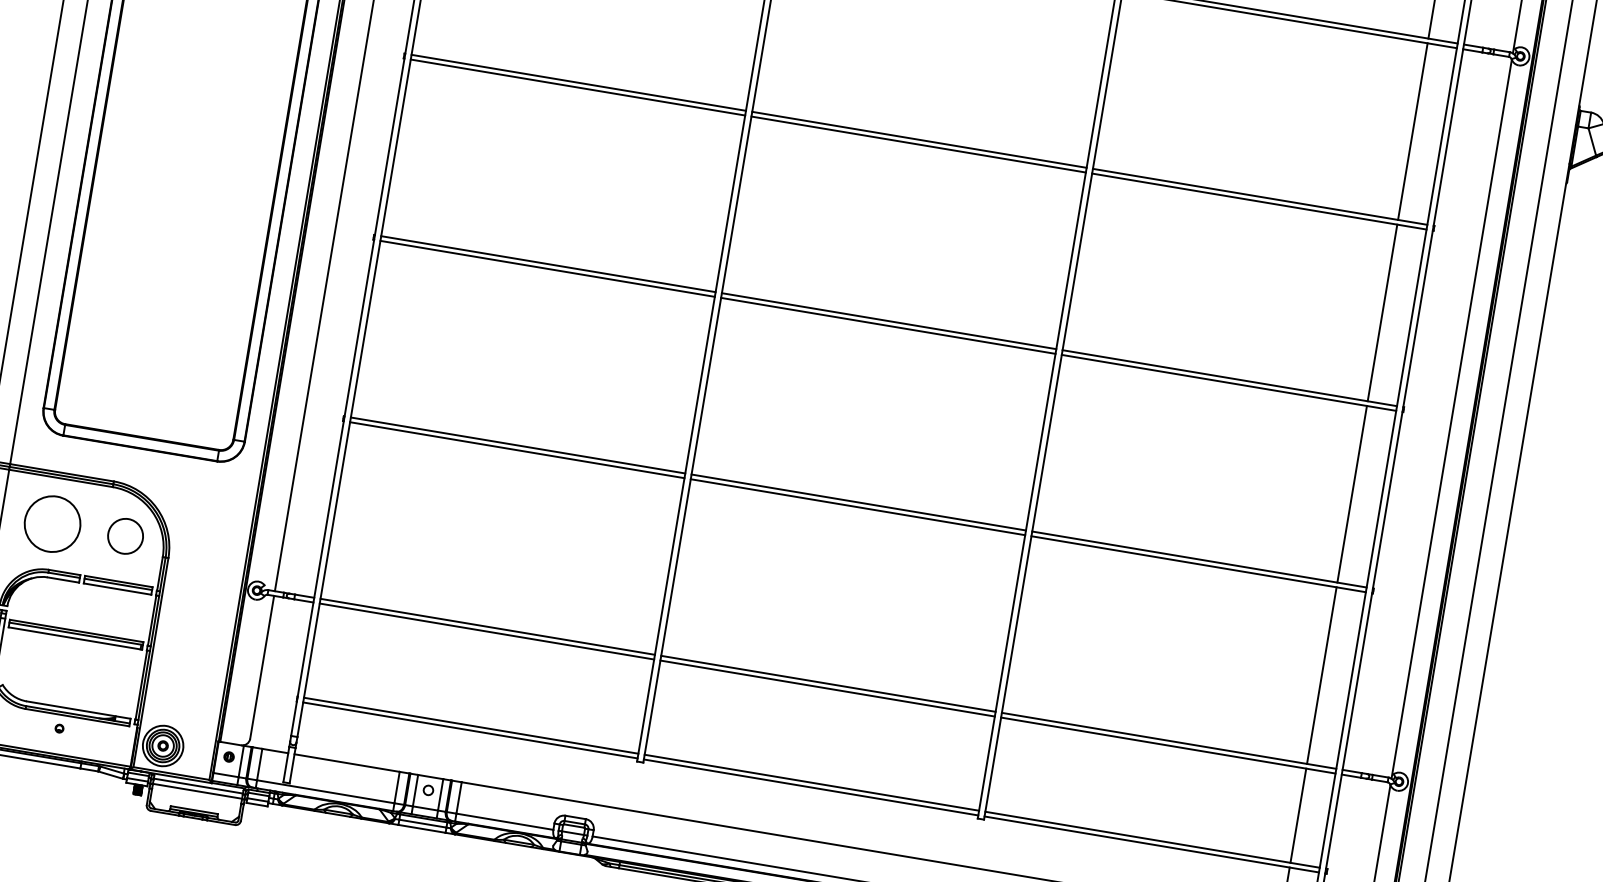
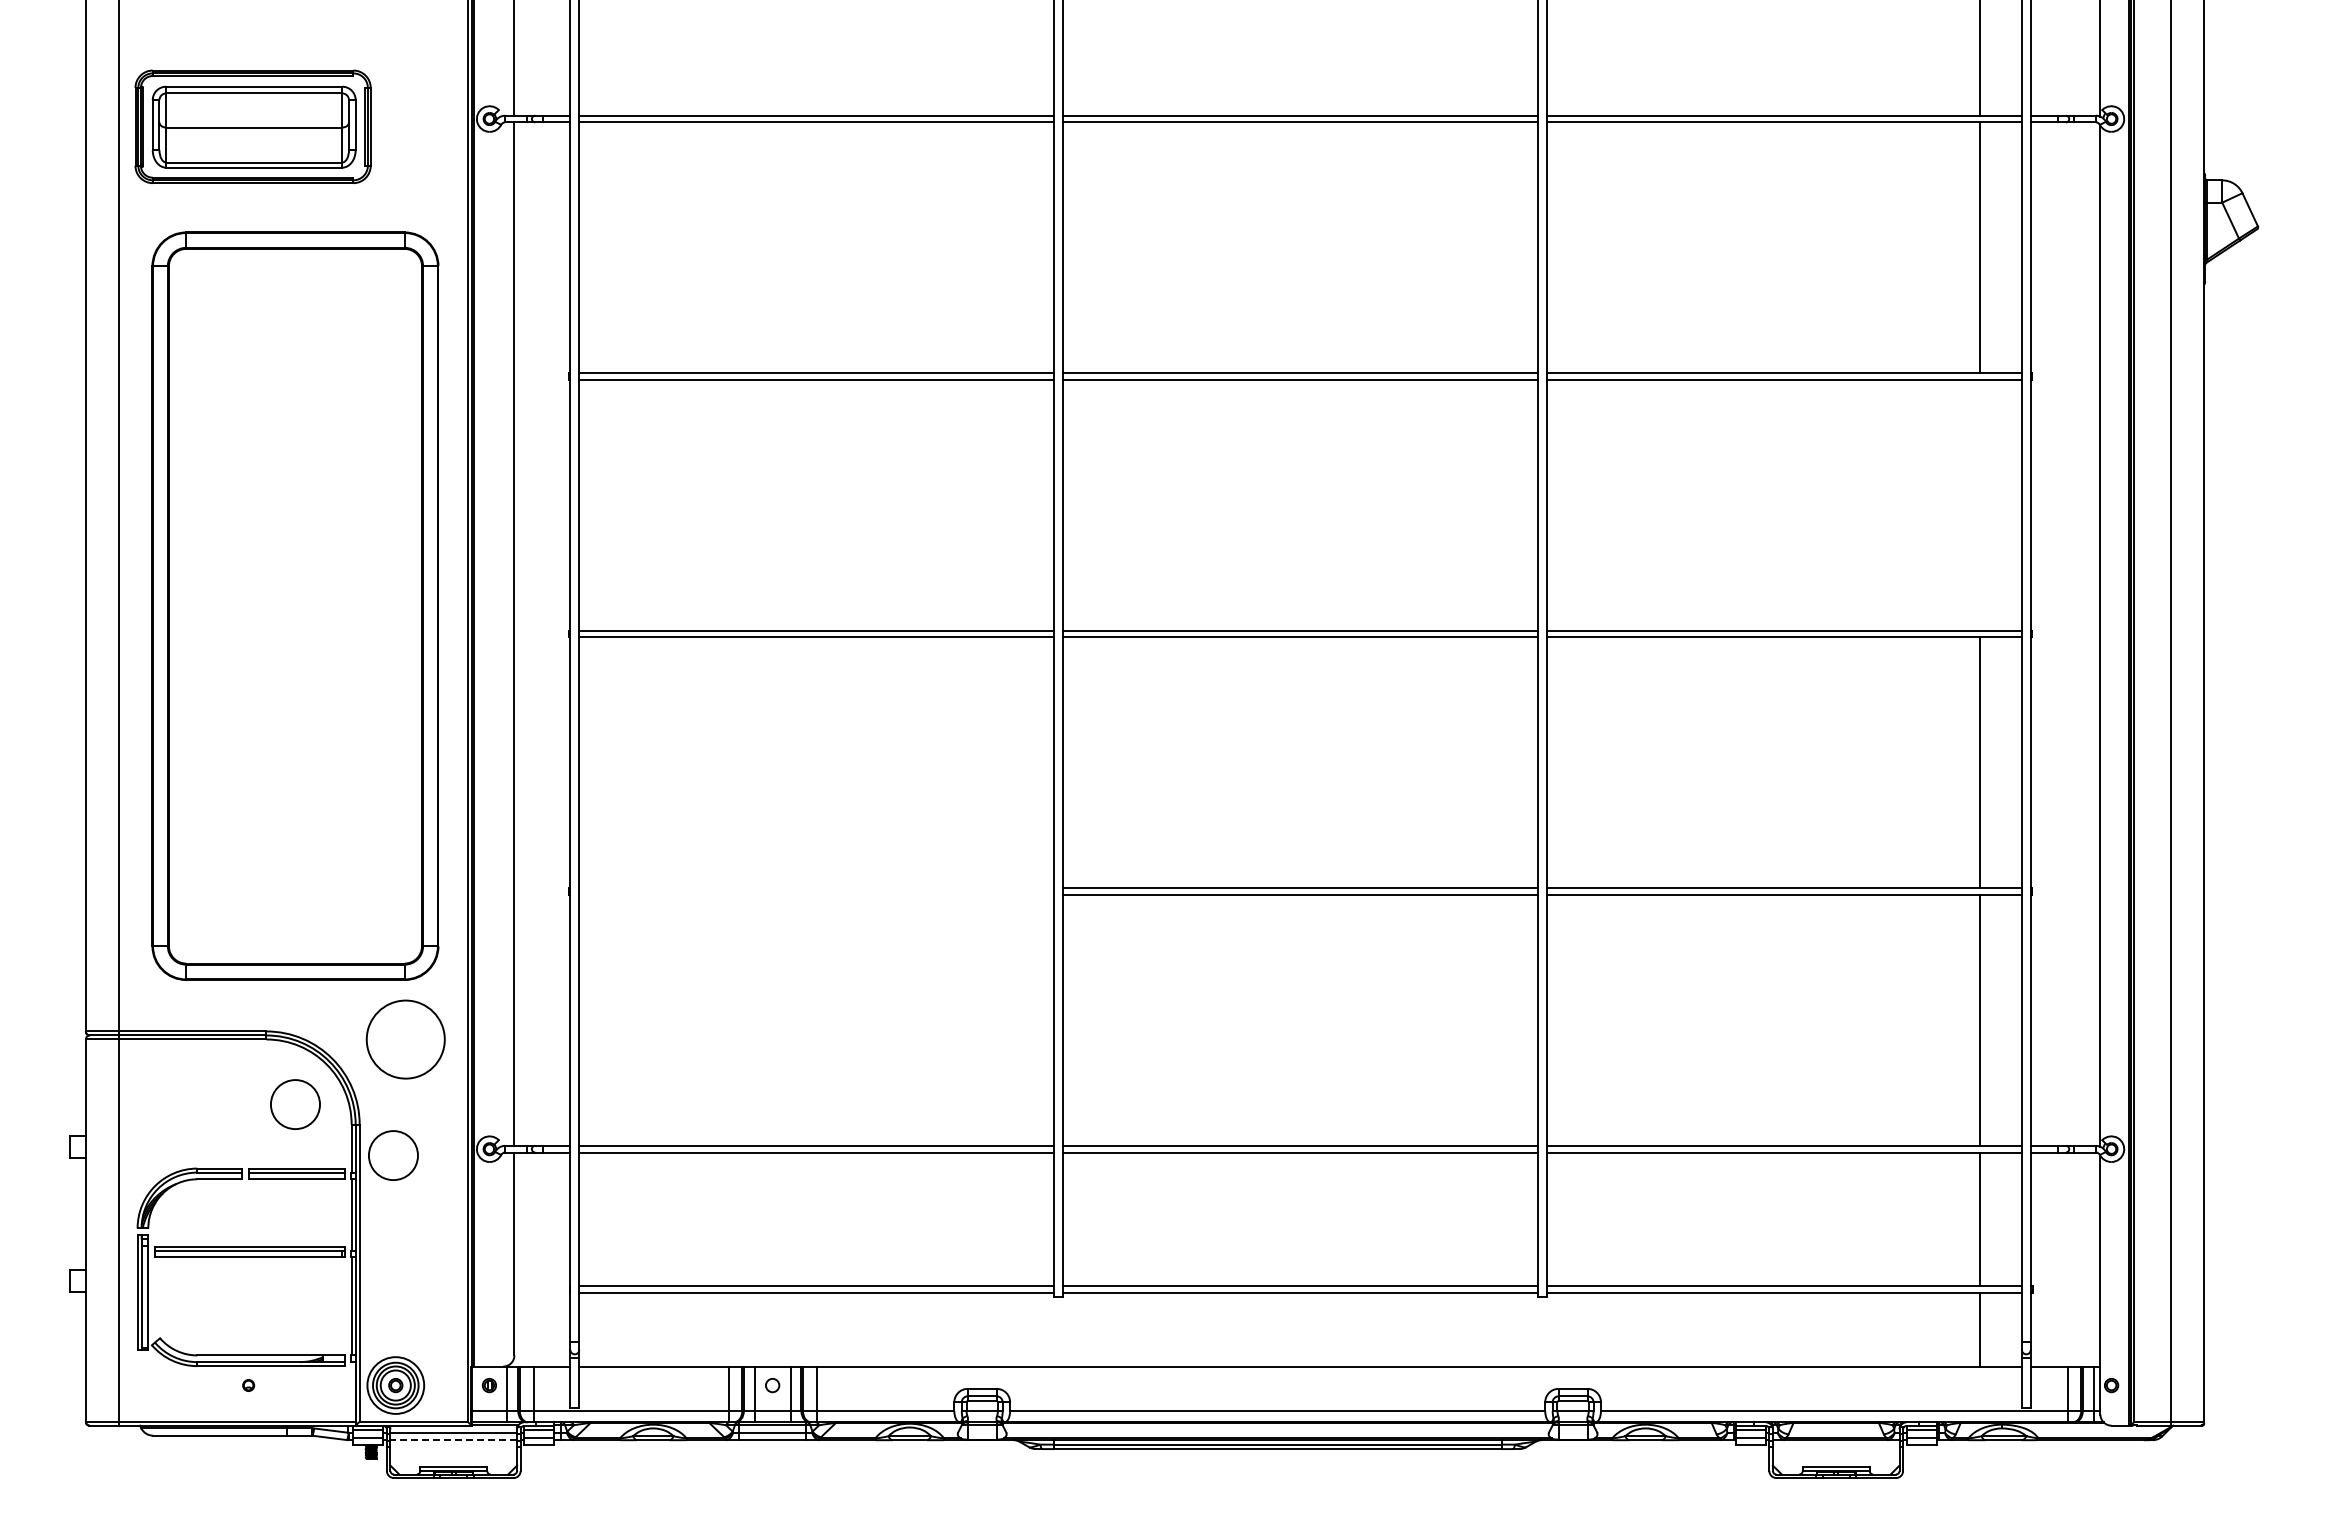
line: (1382, 312) -> (1980, 504), removed
line: (517, 445) -> (816, 888), removed
line: (517, 450) -> (816, 895), removed
circle: (52, 524) -> (405, 1039), moved
circle: (188, 583) -> (393, 1155), added
line: (197, 791) -> (453, 1440), solid -> dashed

